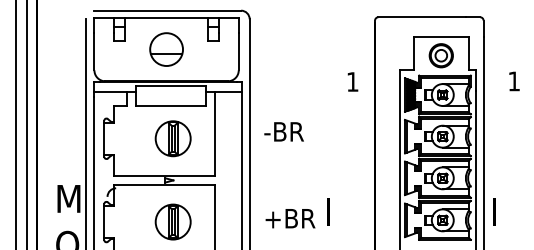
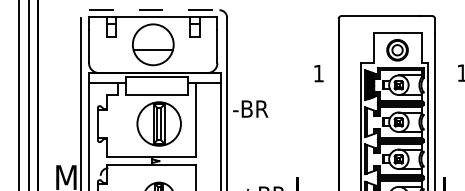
line: (168, 10) -> (154, 10), solid -> dashed
part: (166, 49) -> (153, 44), size x1.4
text: (283, 131) -> (250, 108), moved
part: (172, 138) -> (158, 123), size x1.4

